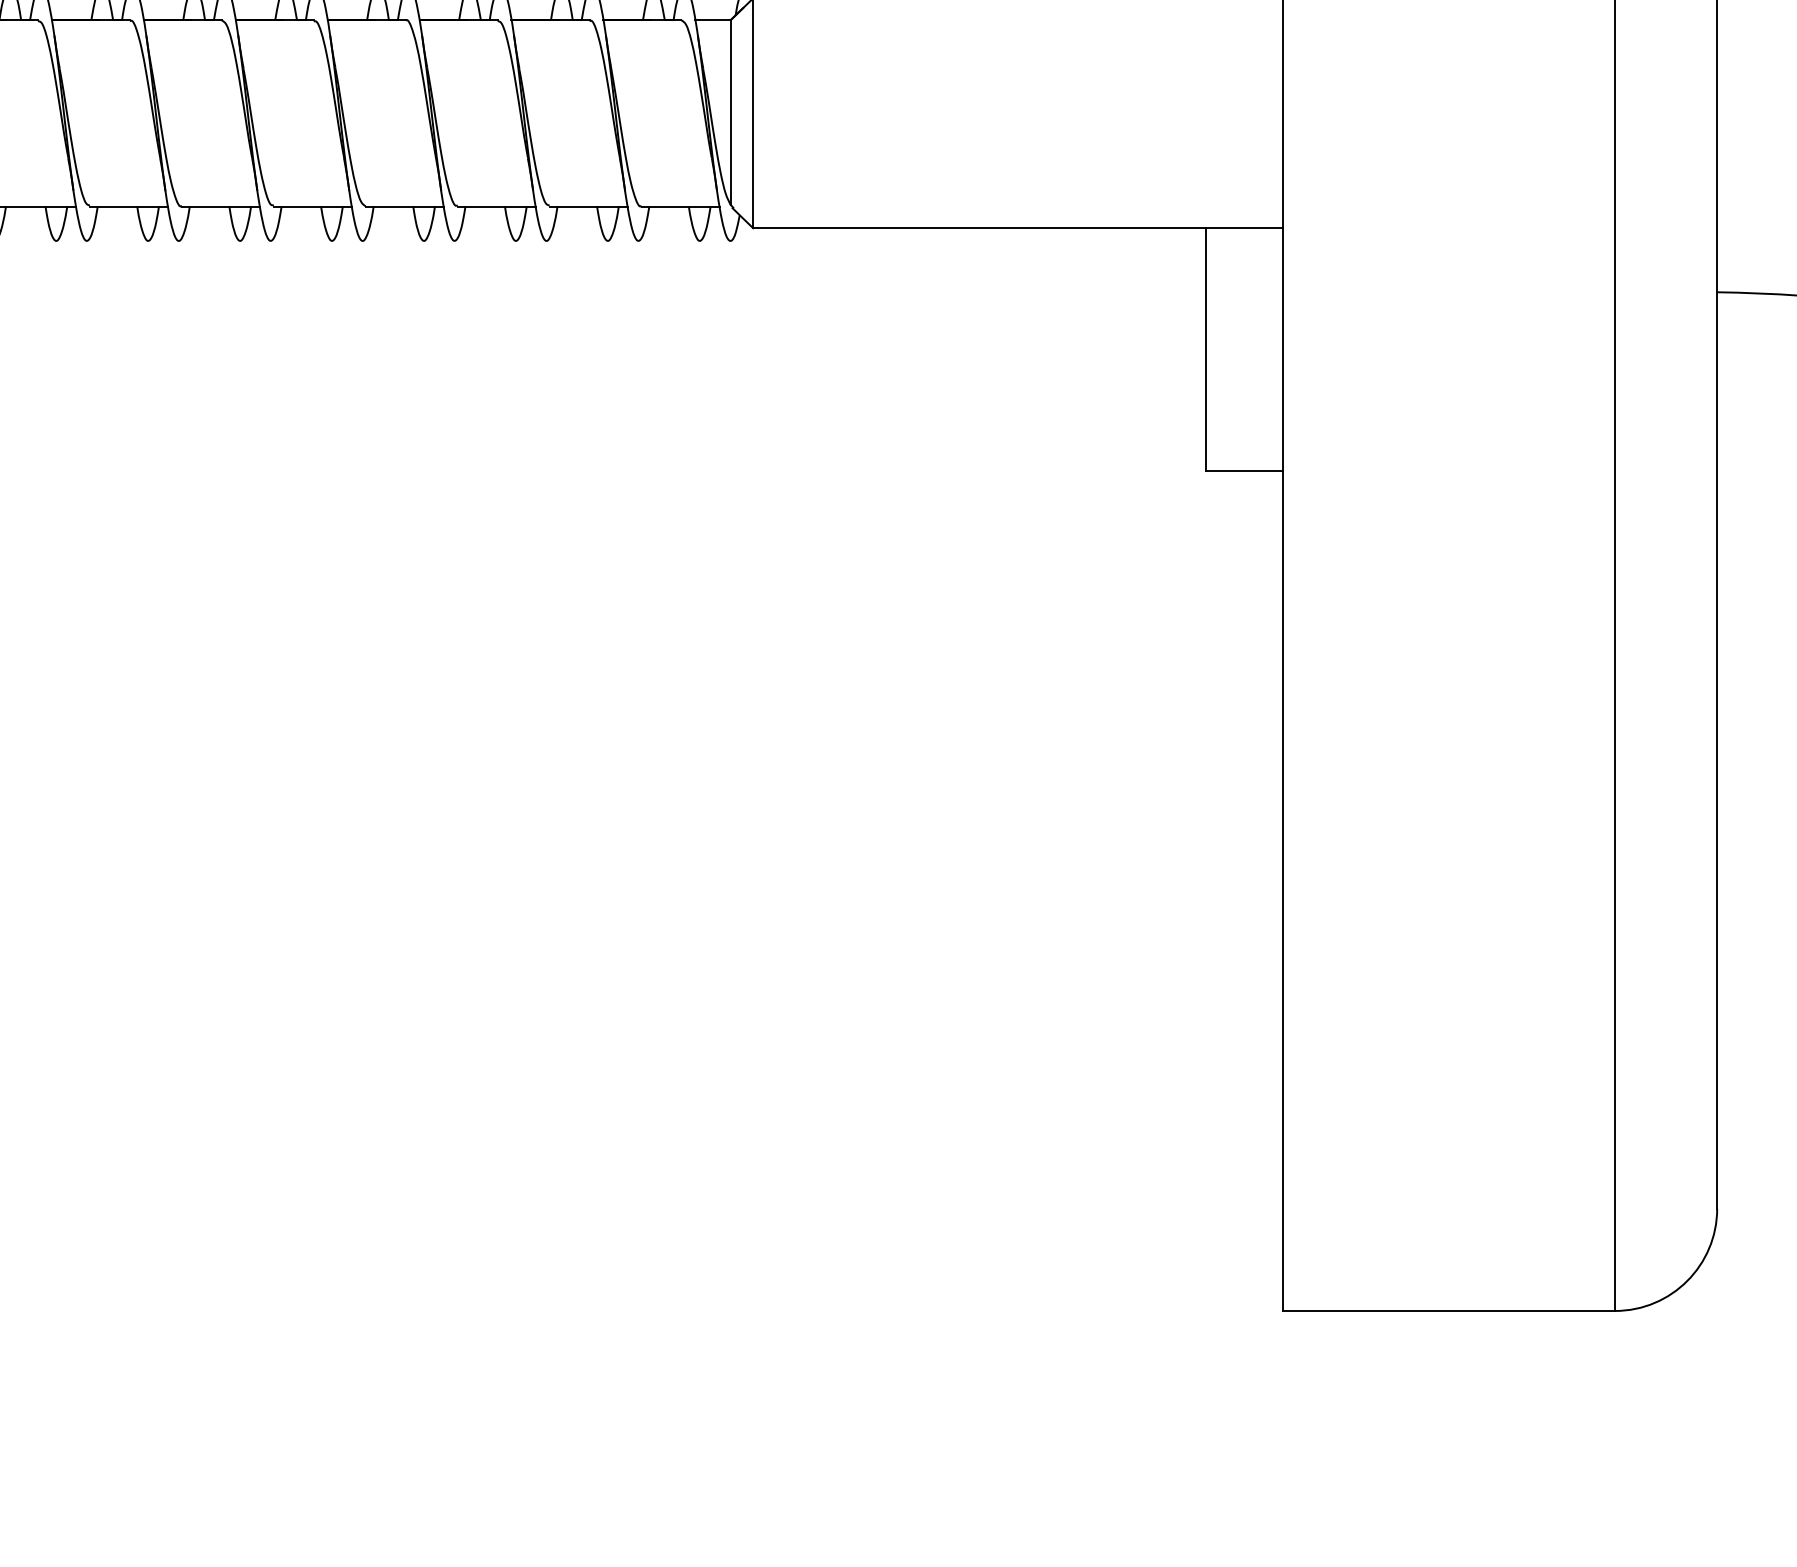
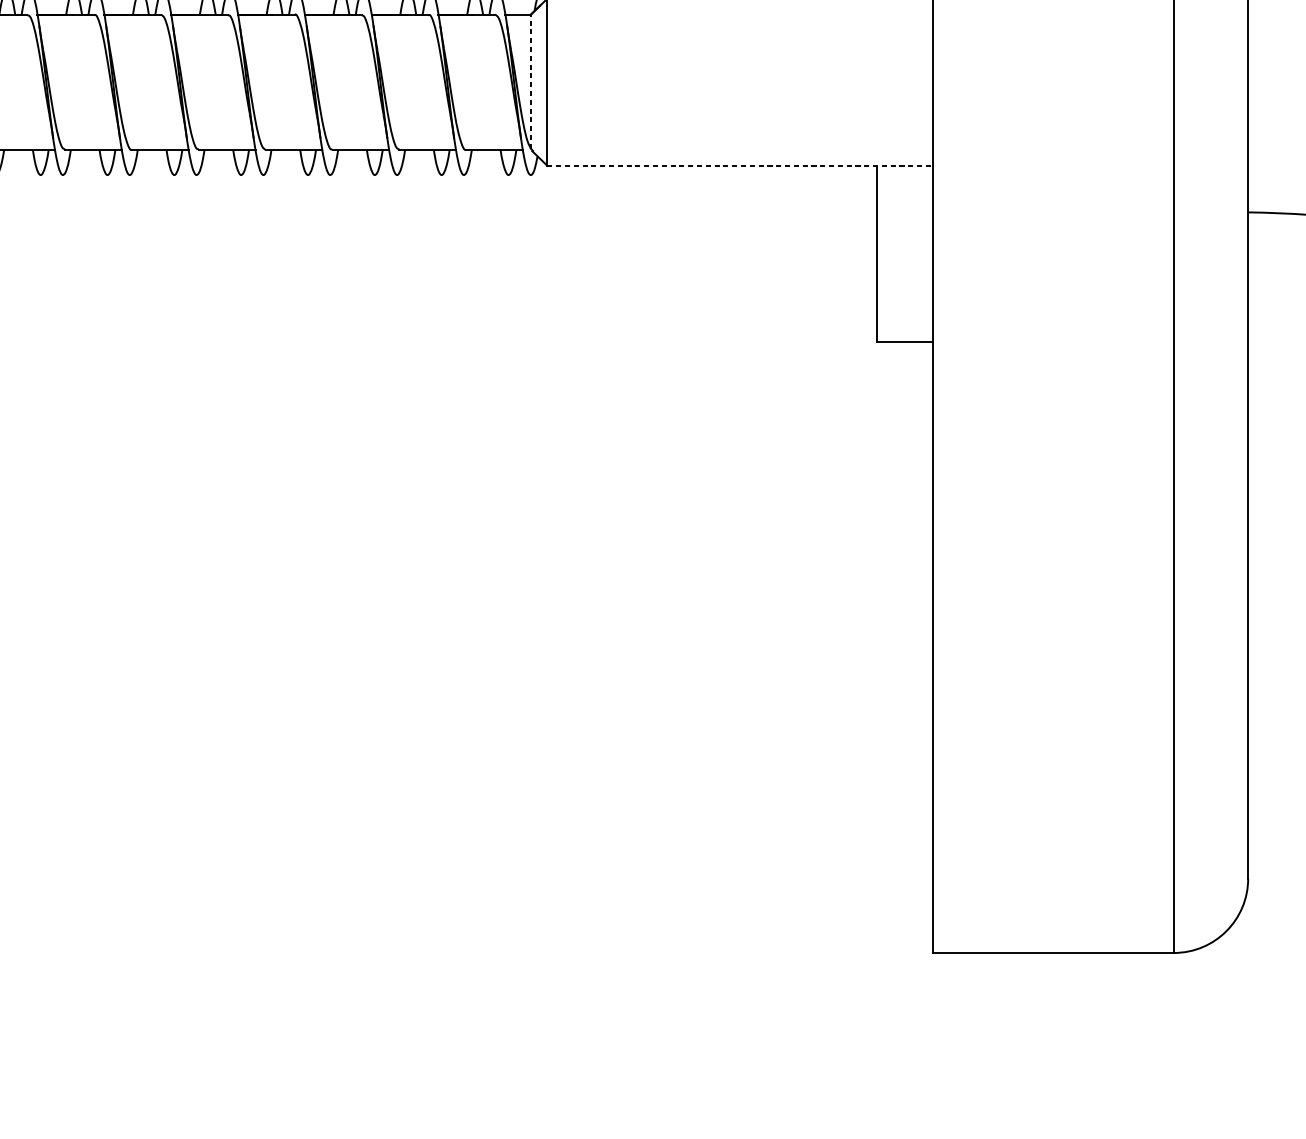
line: (730, 112) -> (530, 81), solid -> dashed
line: (1018, 228) -> (740, 166), solid -> dashed

